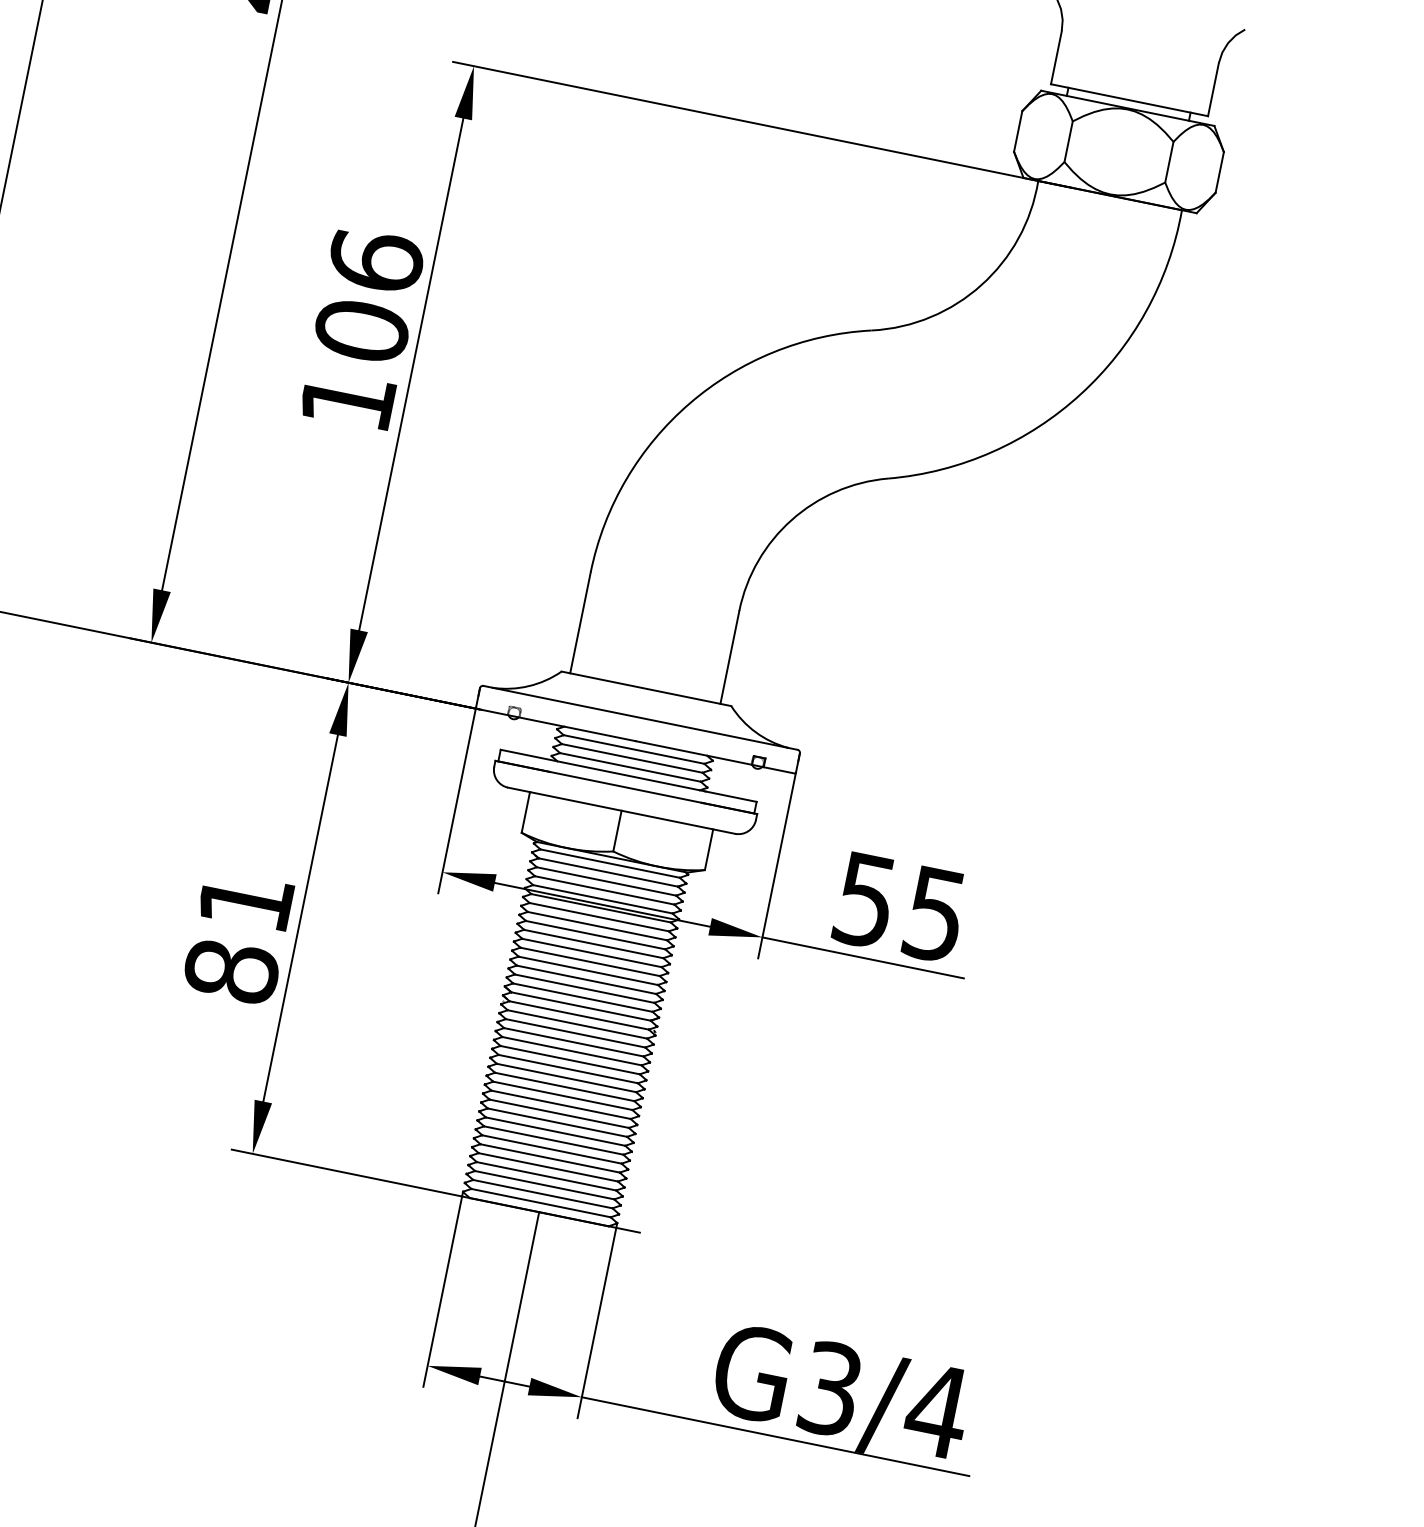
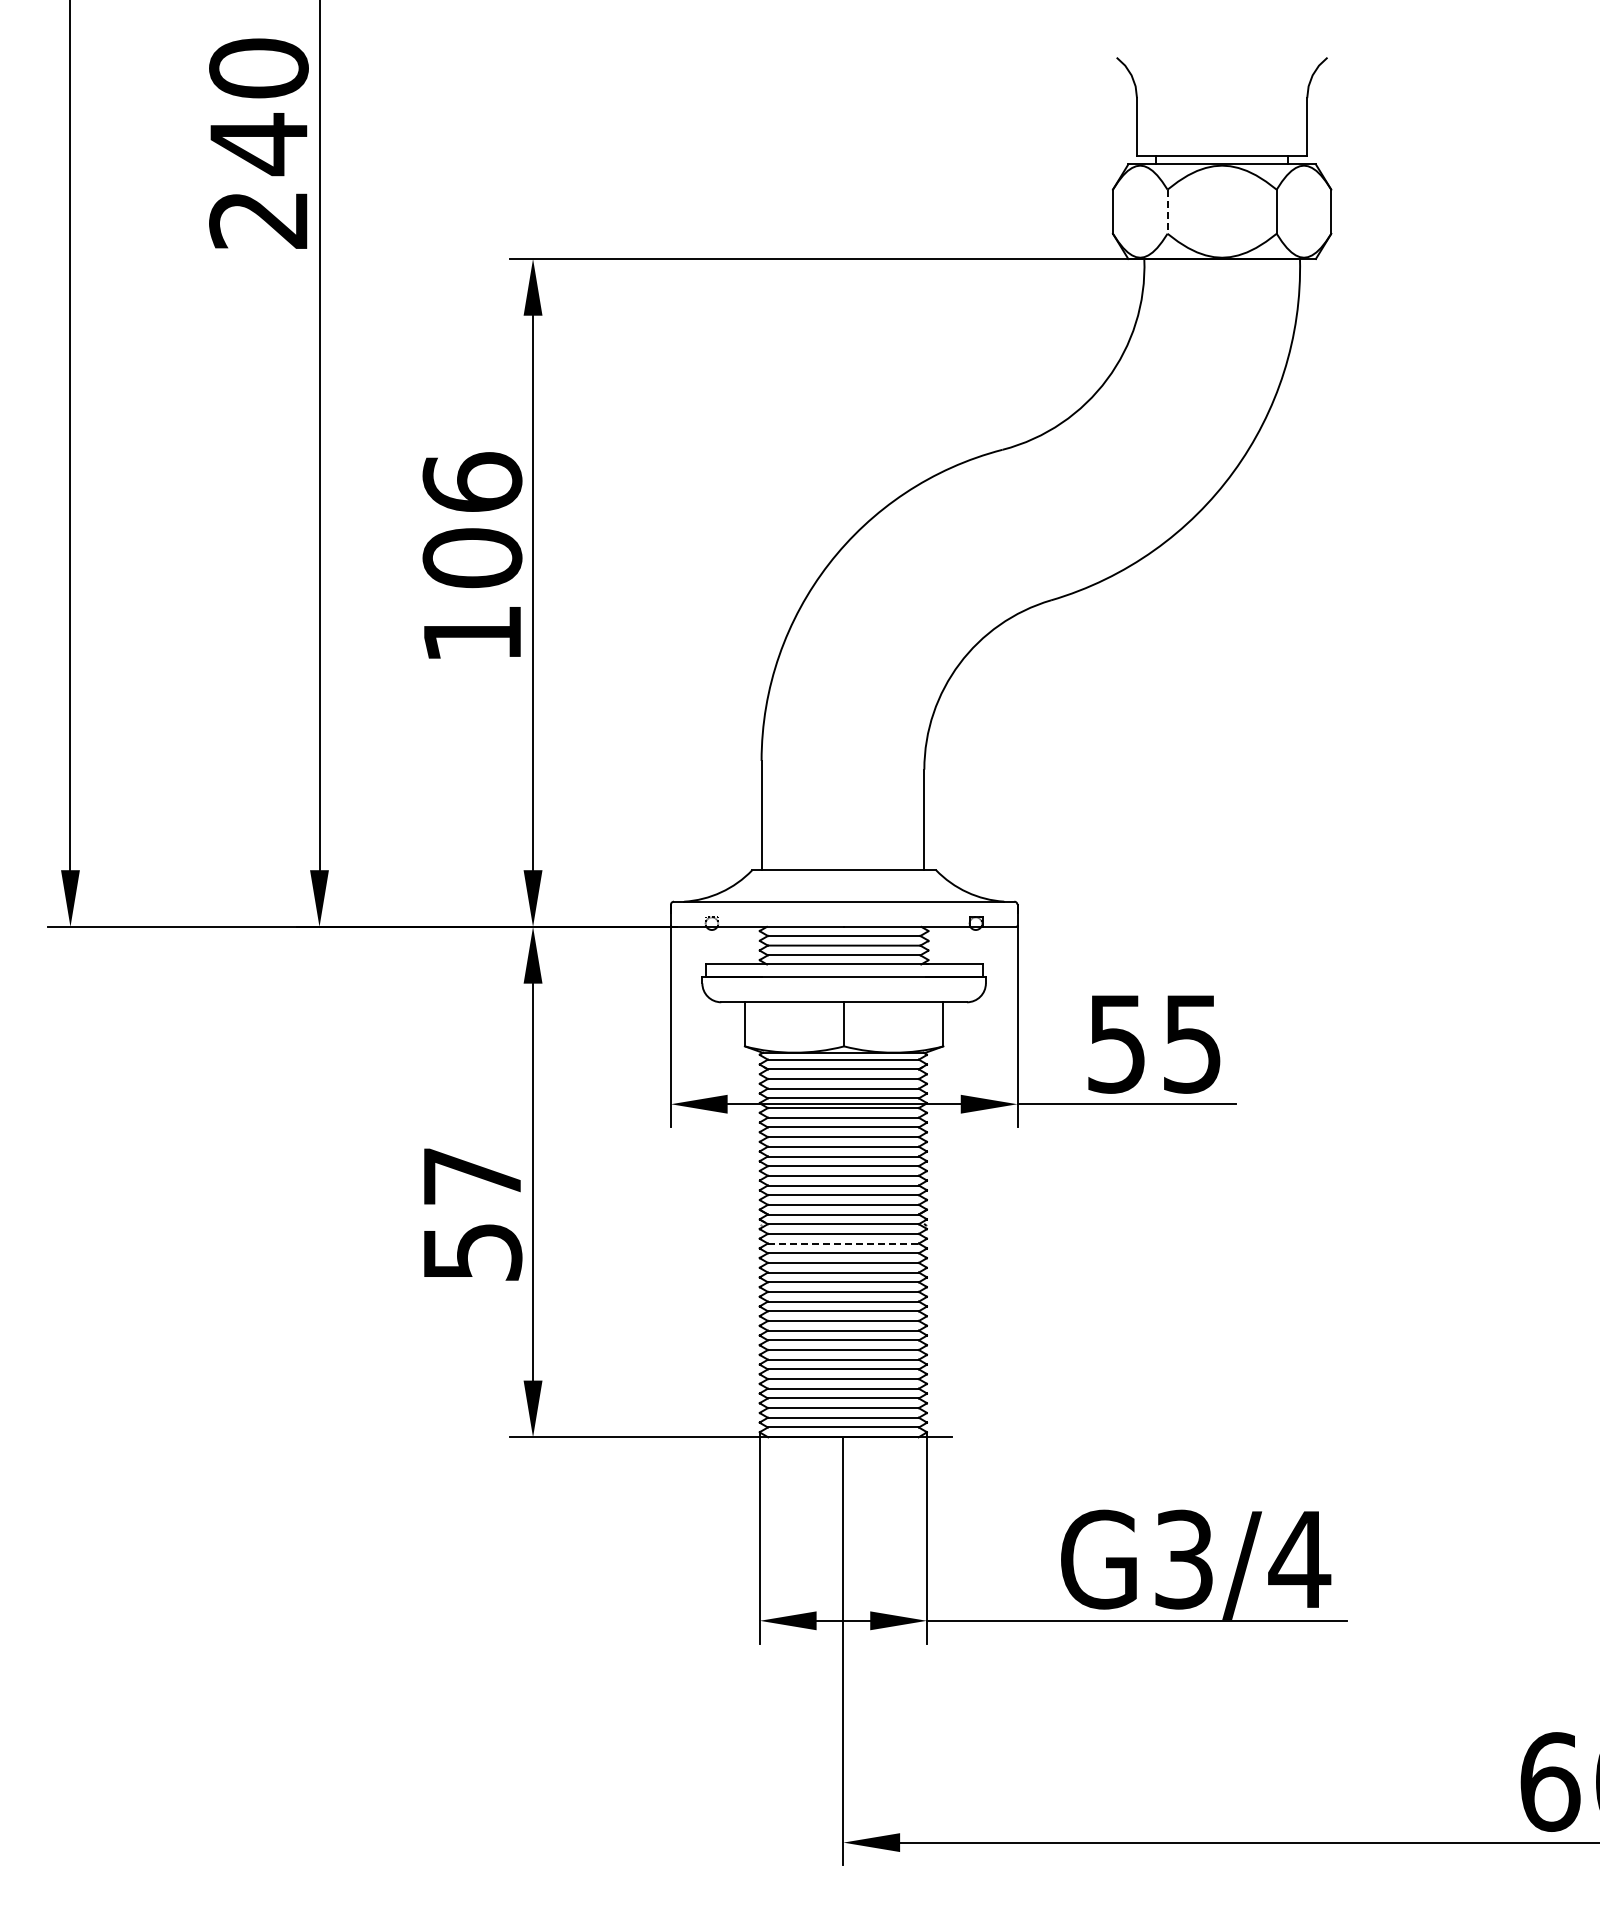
line: (1068, 142) -> (1167, 212), solid -> dashed
text: (238, 936) -> (472, 1214), 81 -> 57
line: (575, 1033) -> (843, 1243), solid -> dashed

